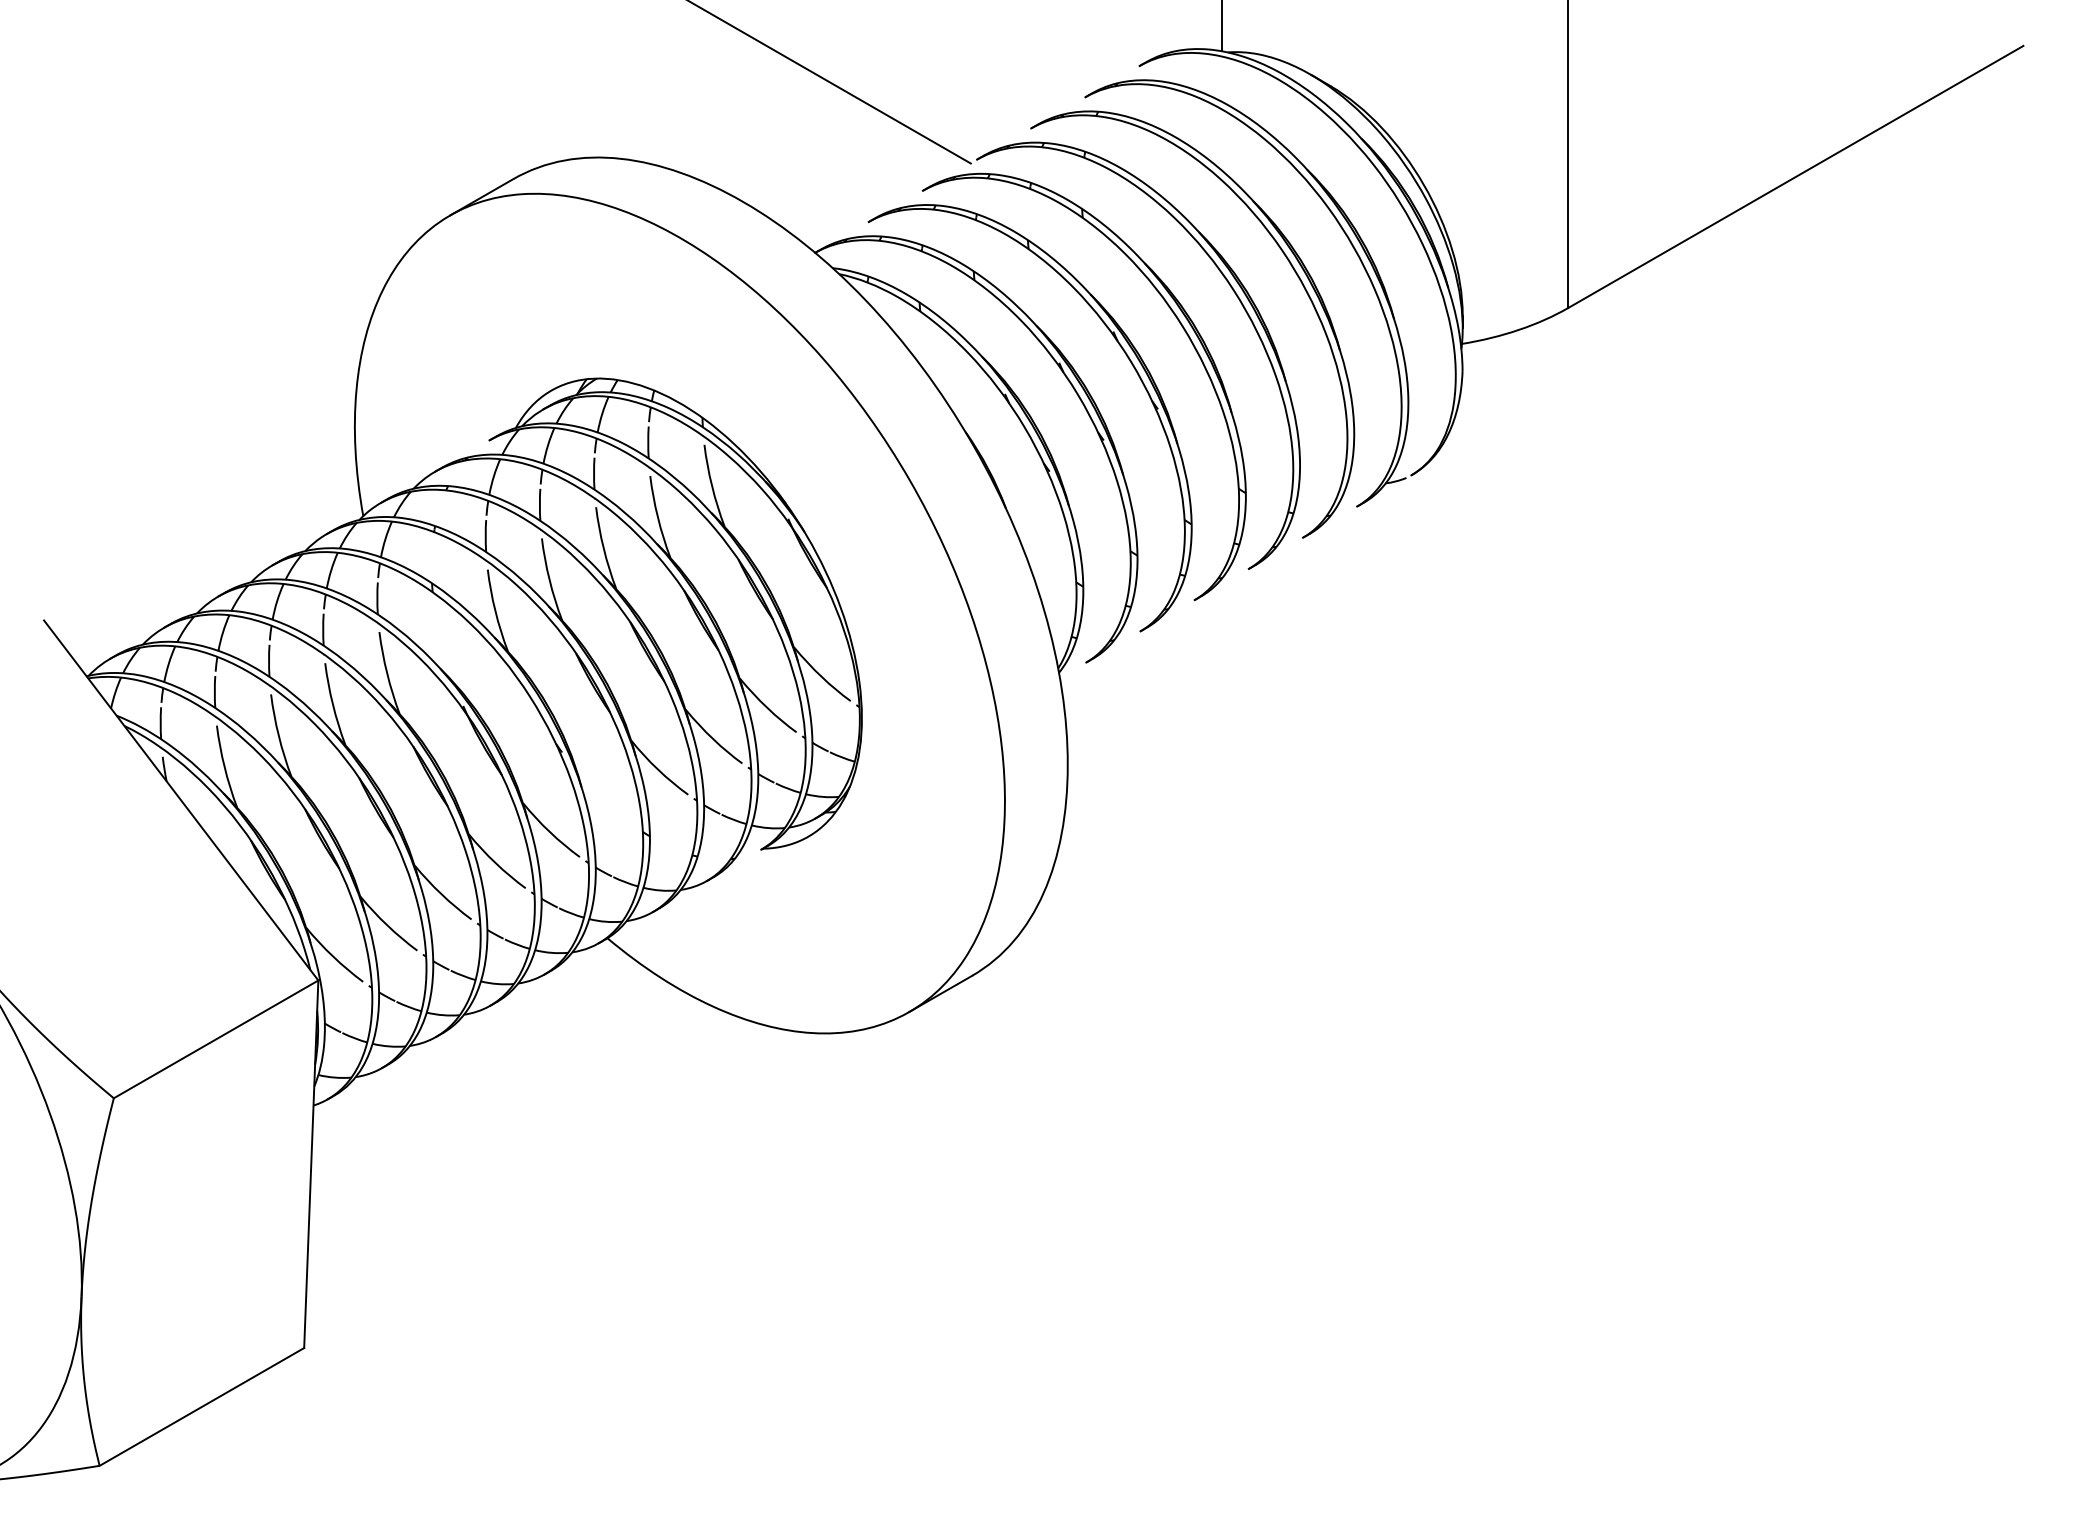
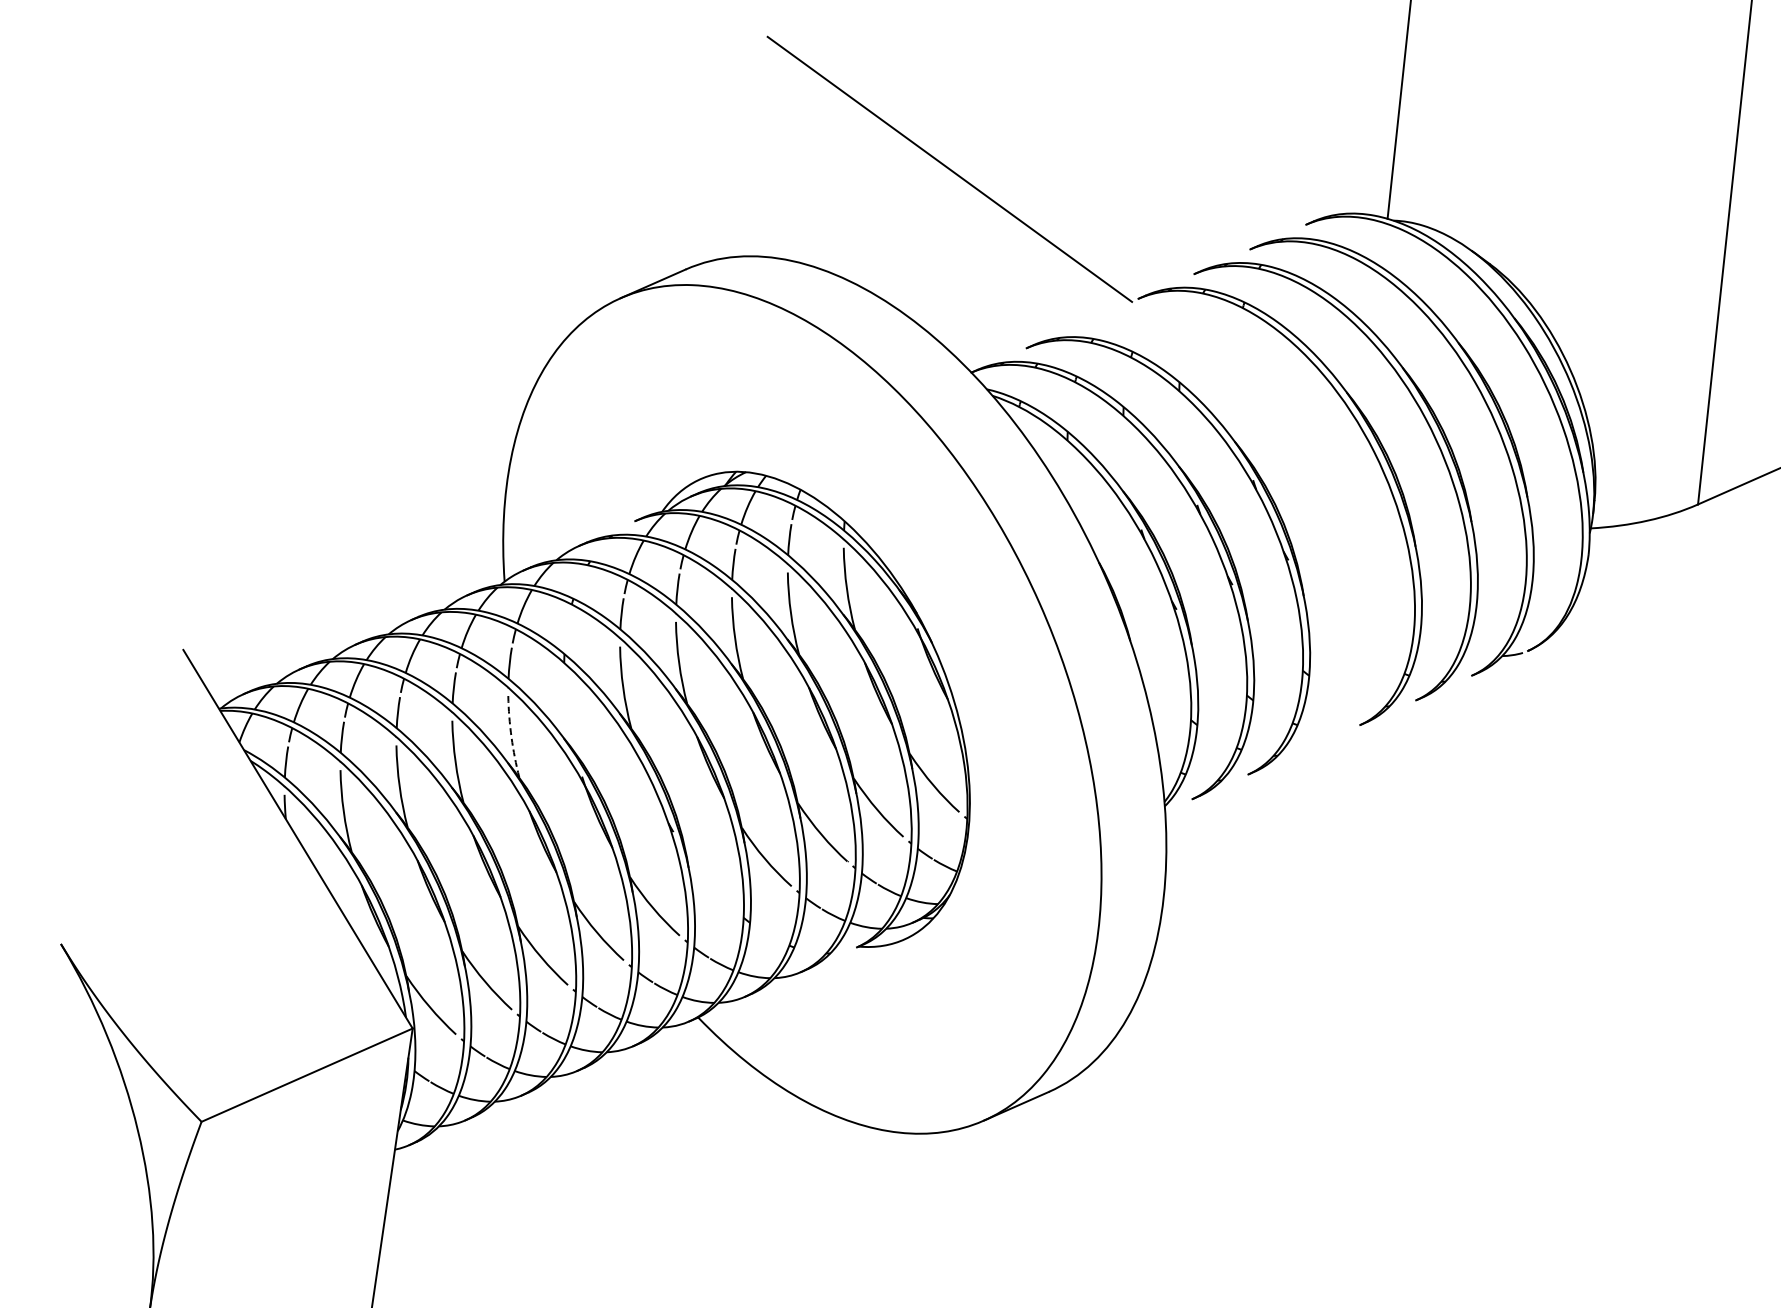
part: (1182, 328) -> (1320, 484), removed
arc: (387, 673) -> (511, 737), solid -> dashed

